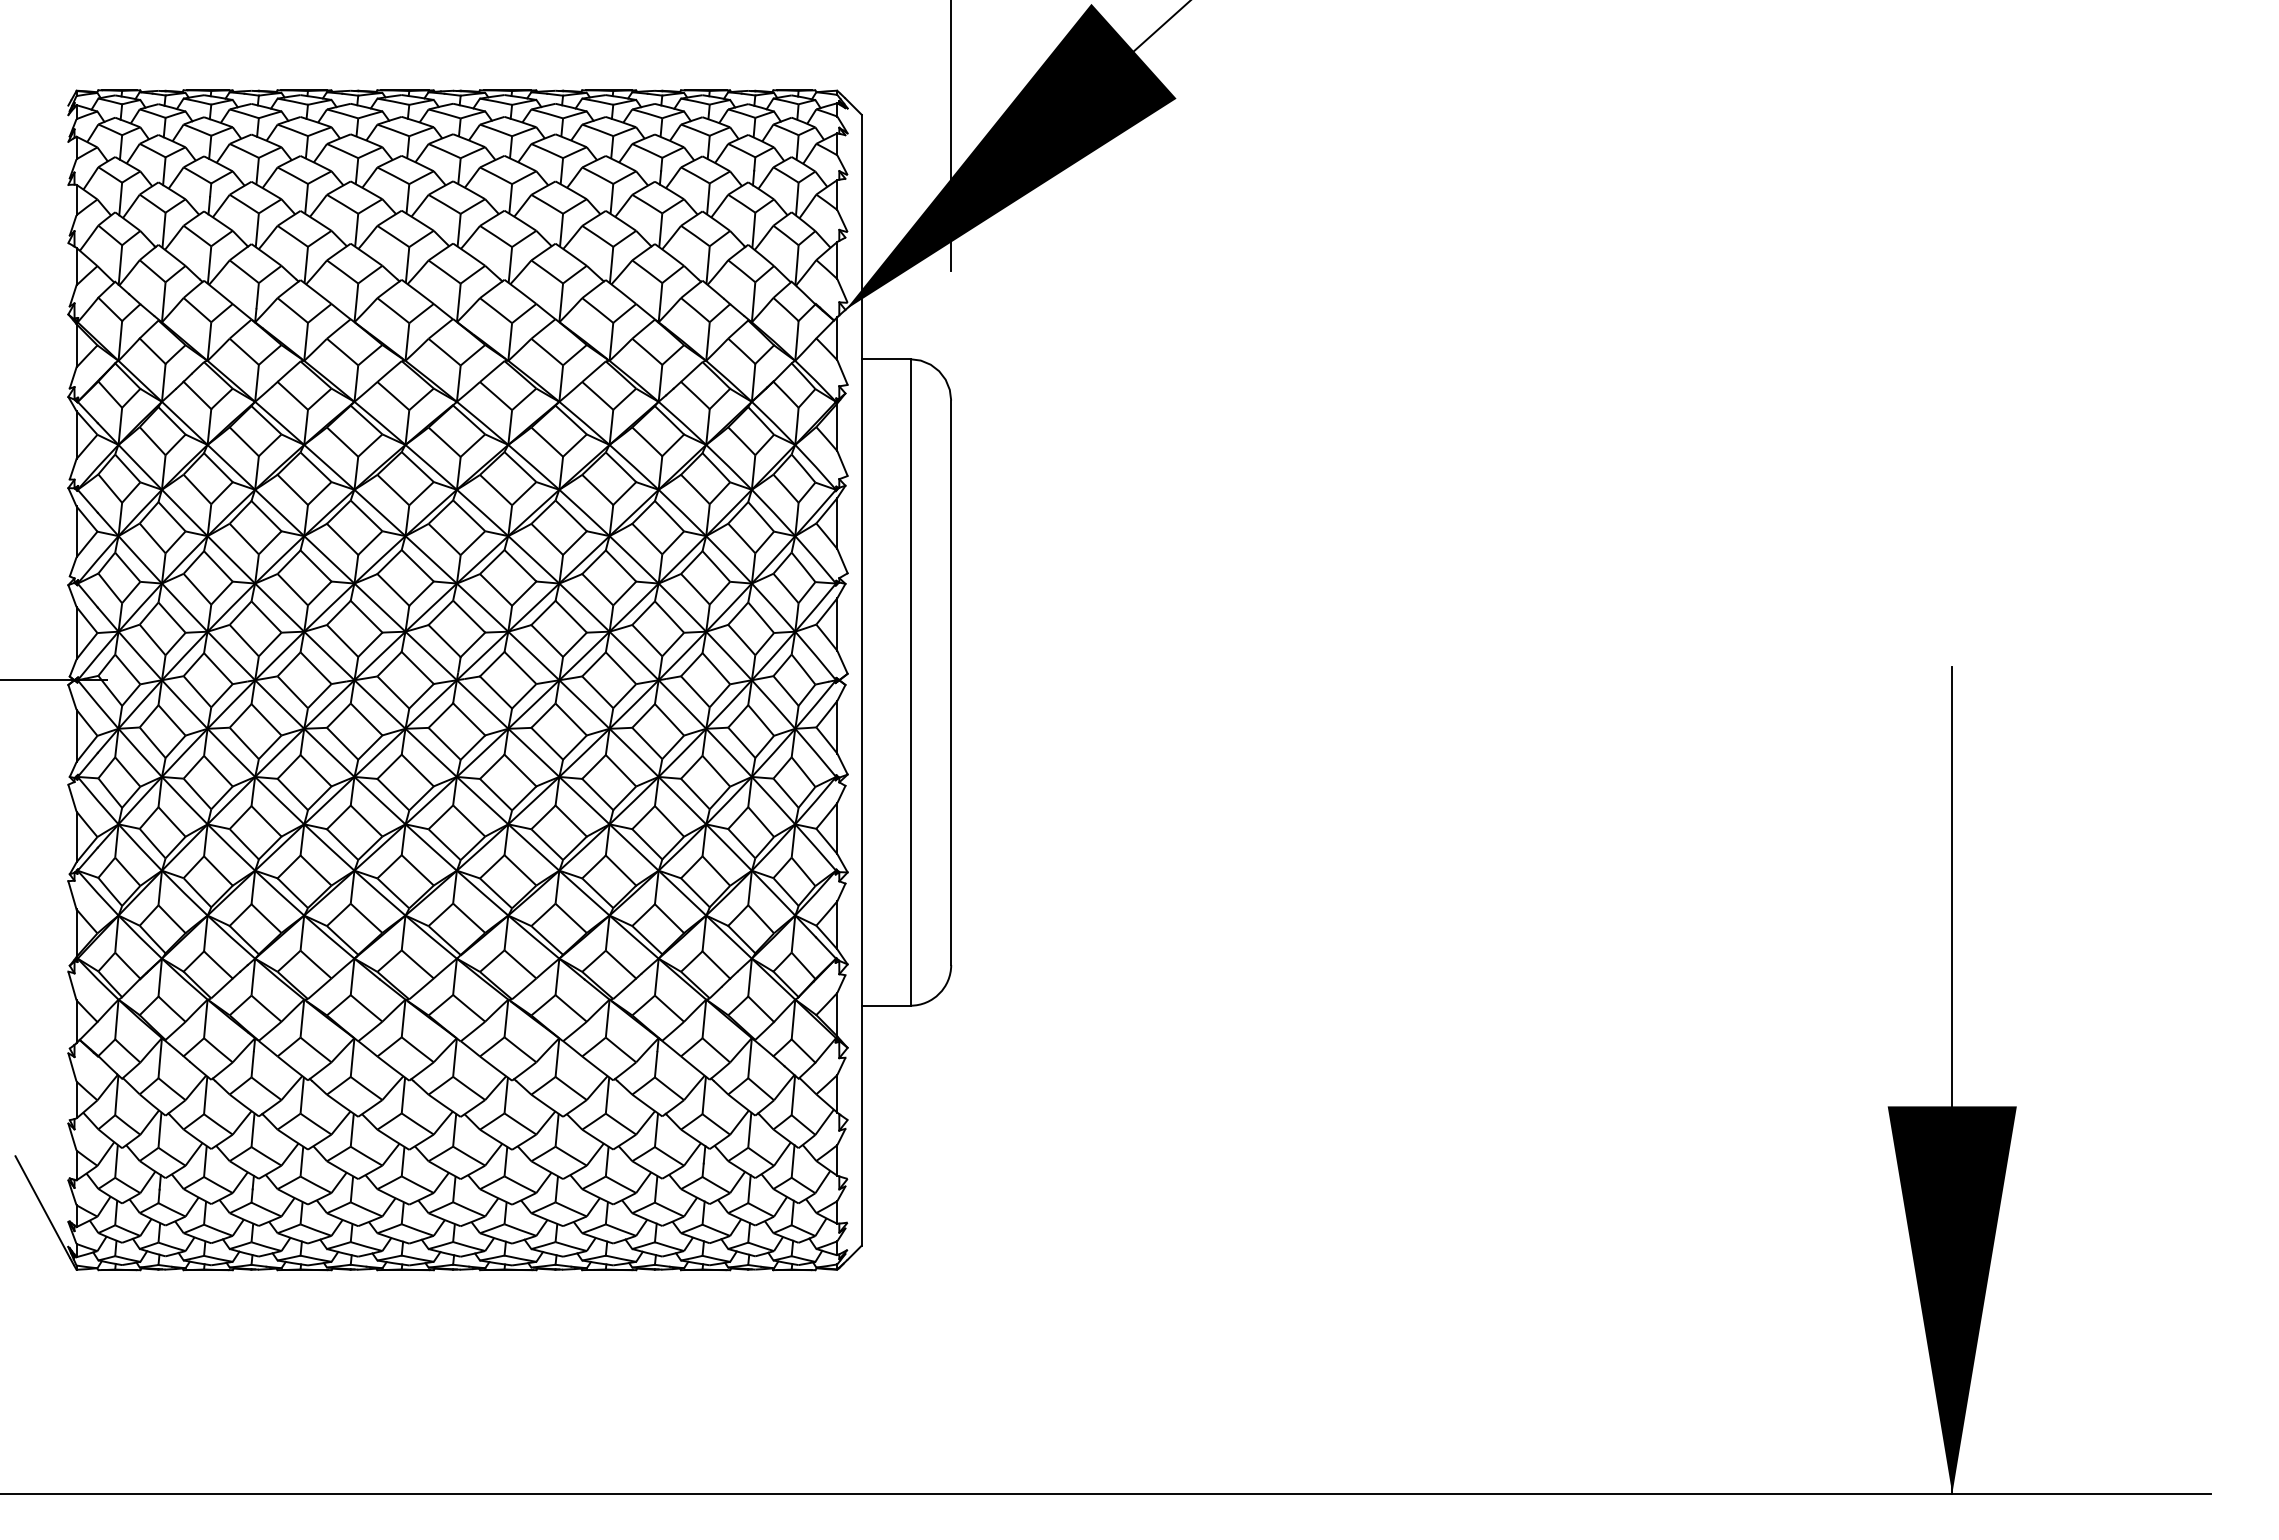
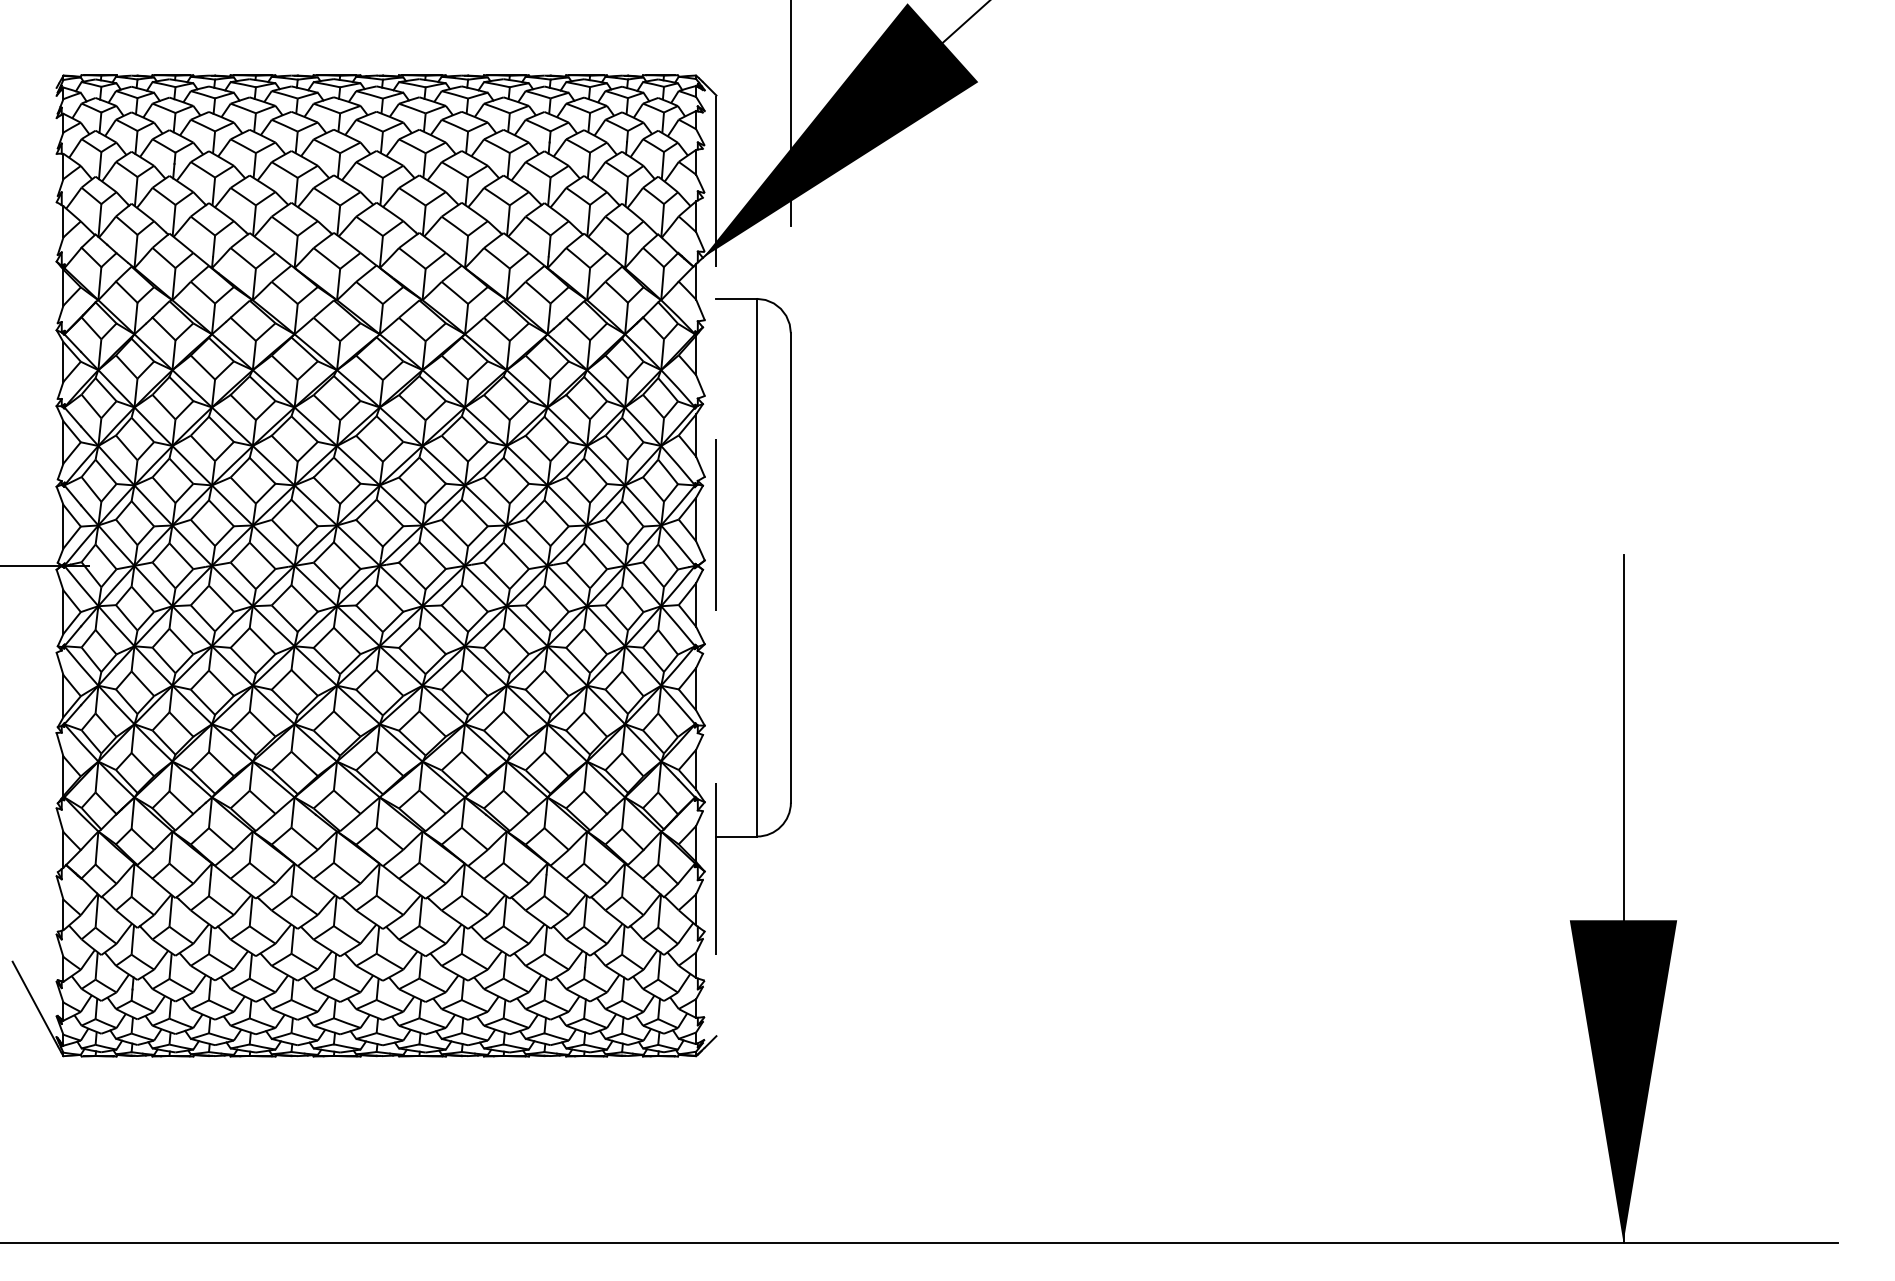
line: (861, 680) -> (716, 566), solid -> dashed

